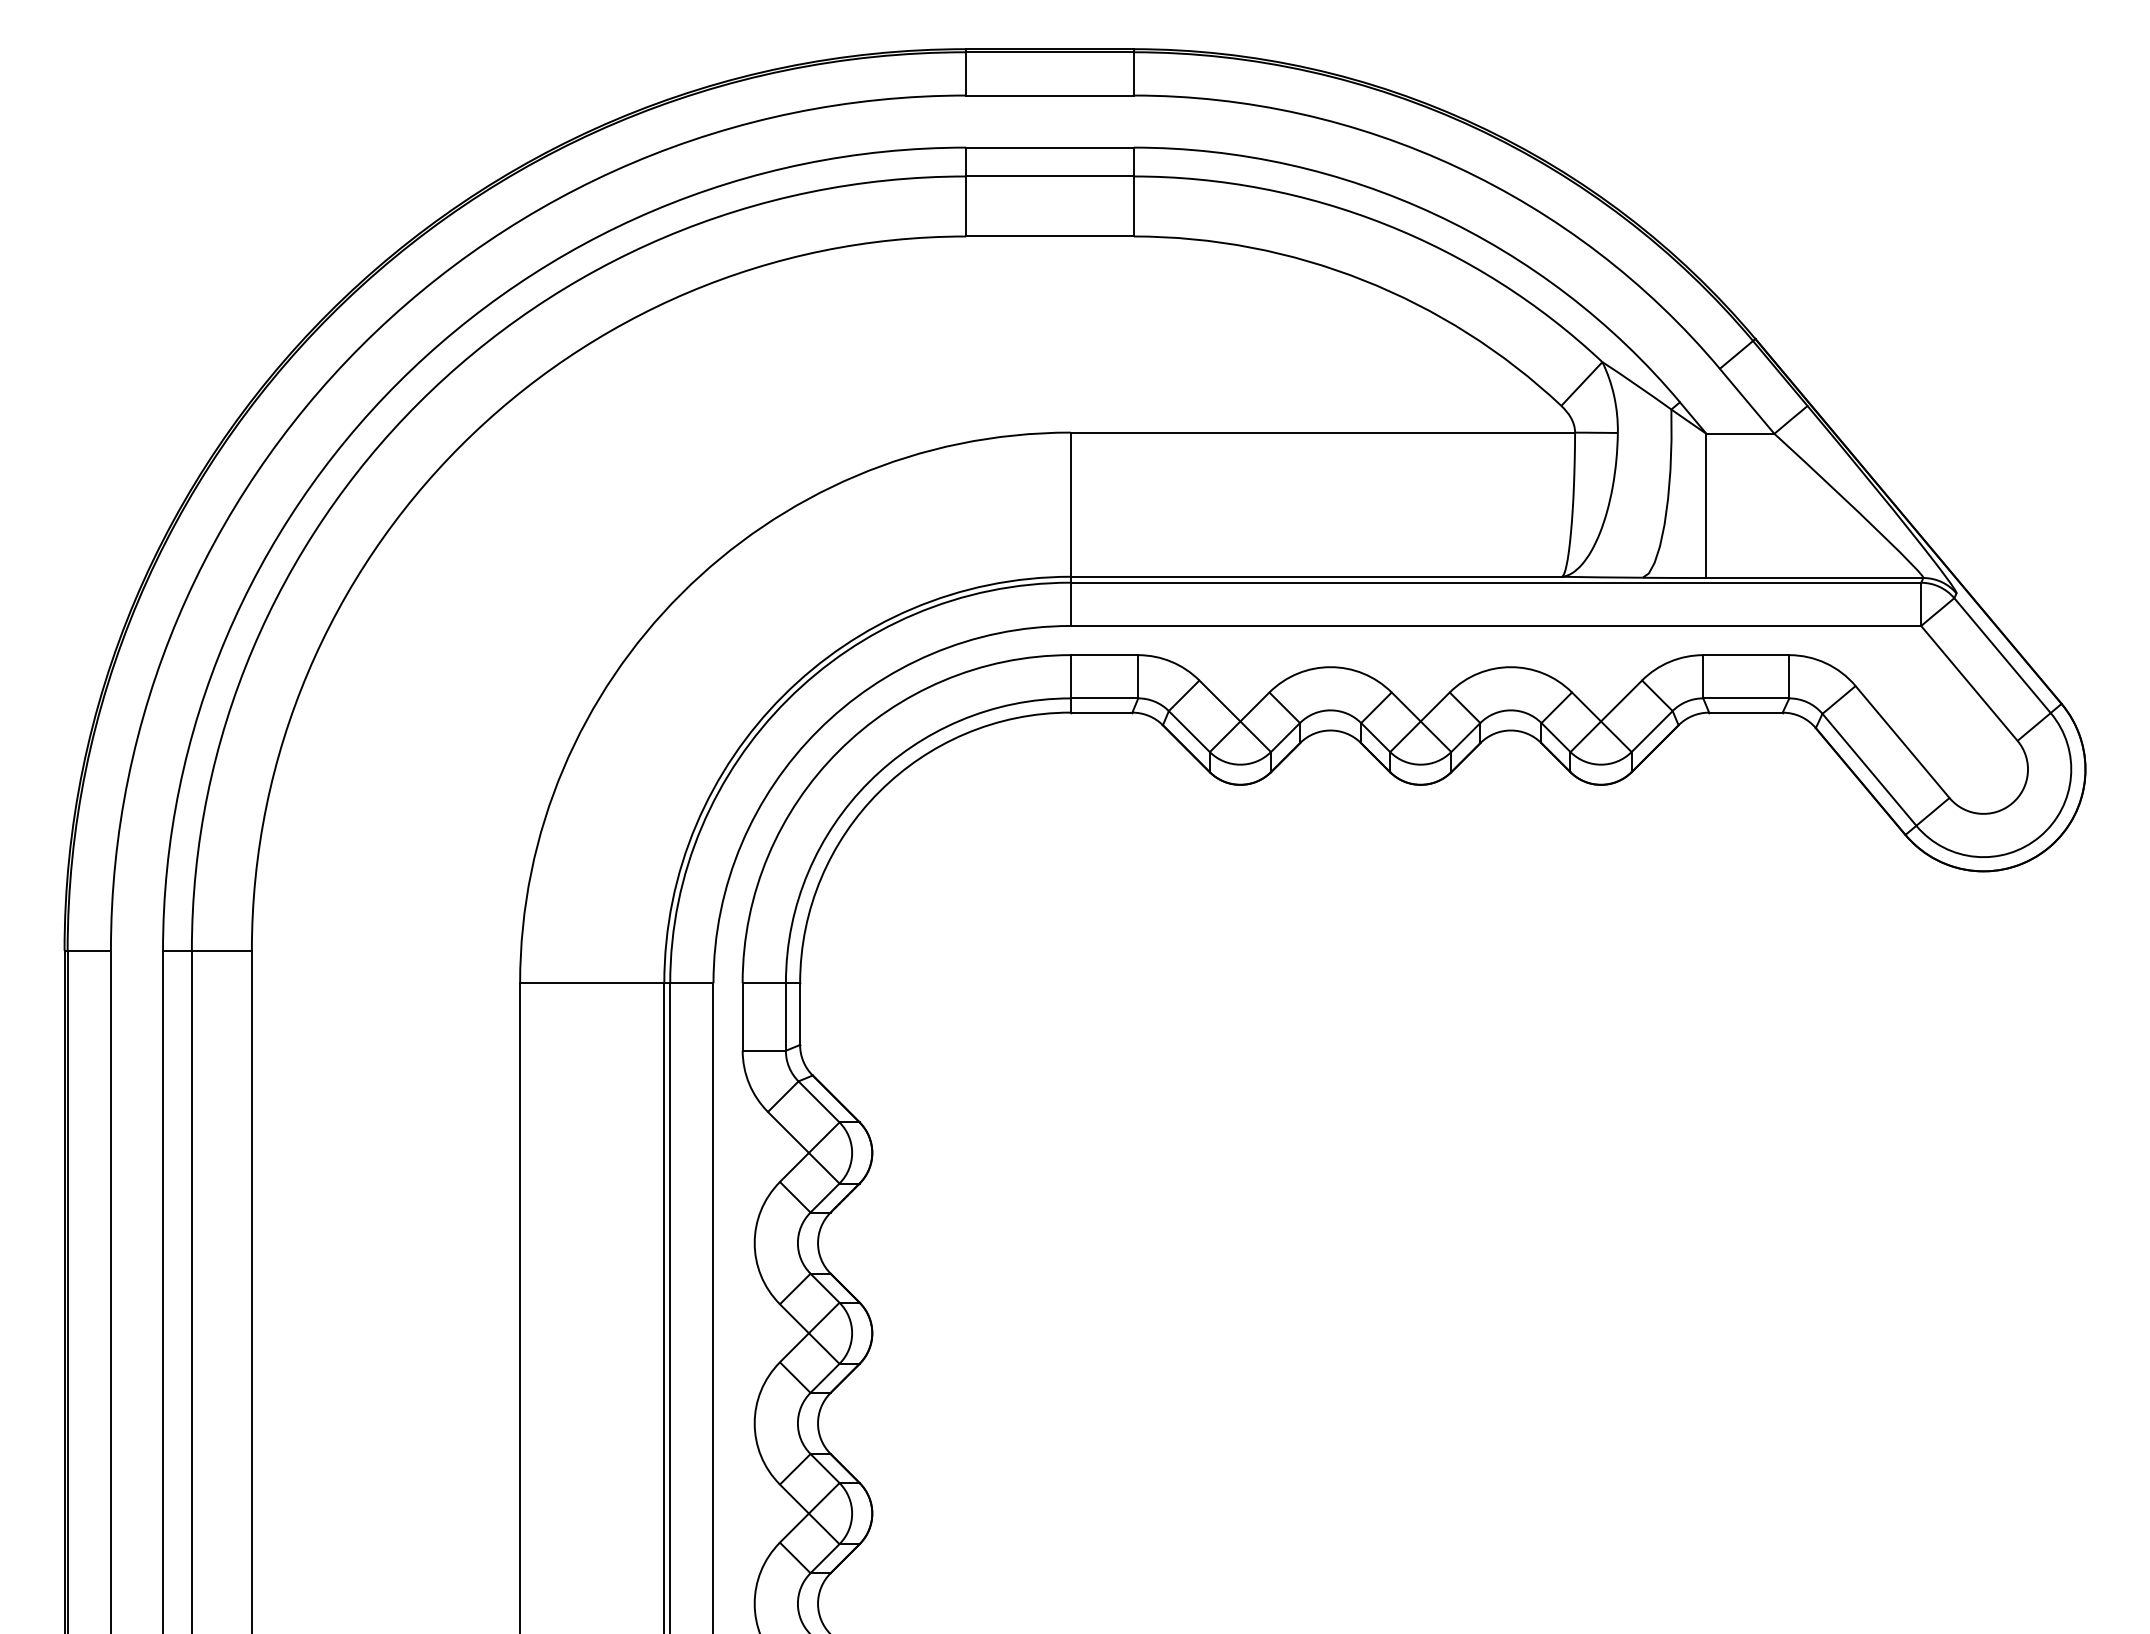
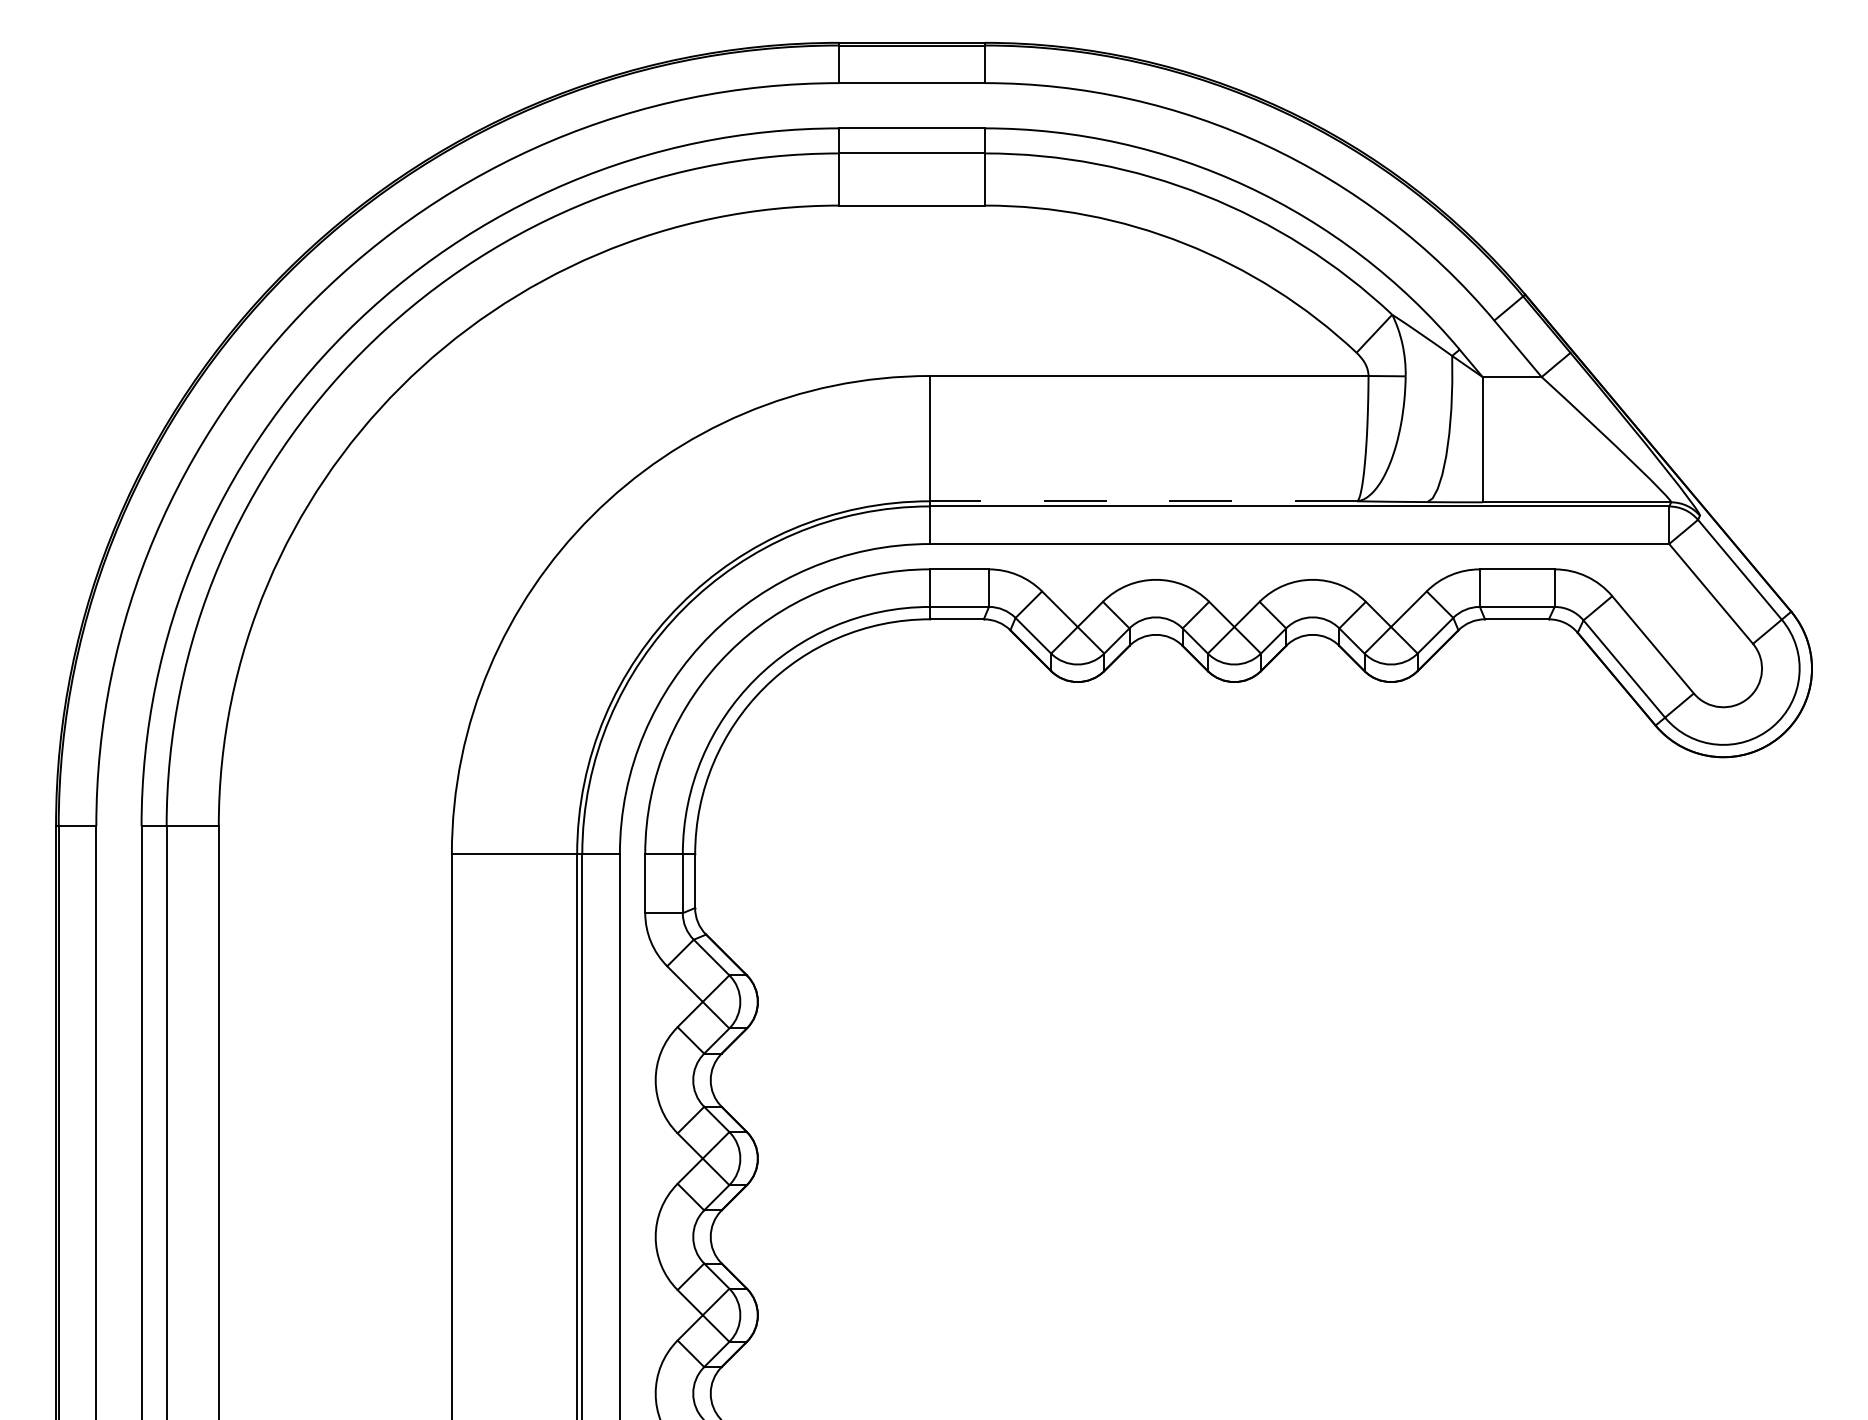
line: (1316, 576) -> (1143, 501), solid -> dashed

